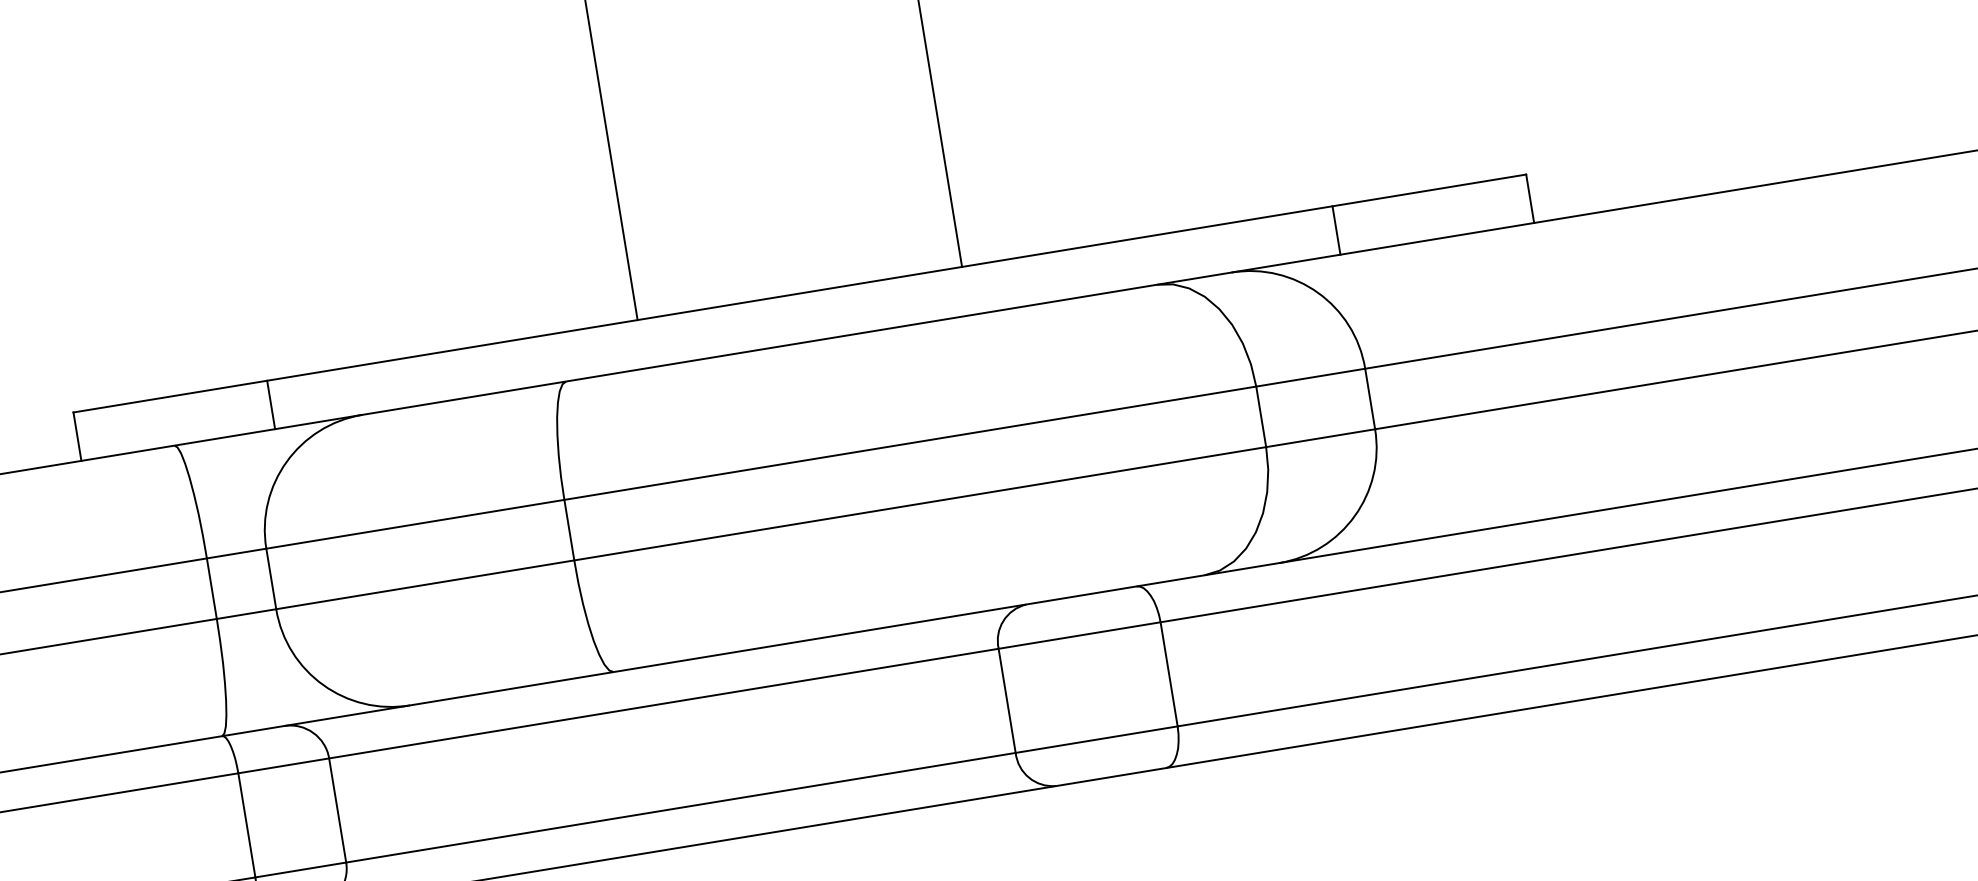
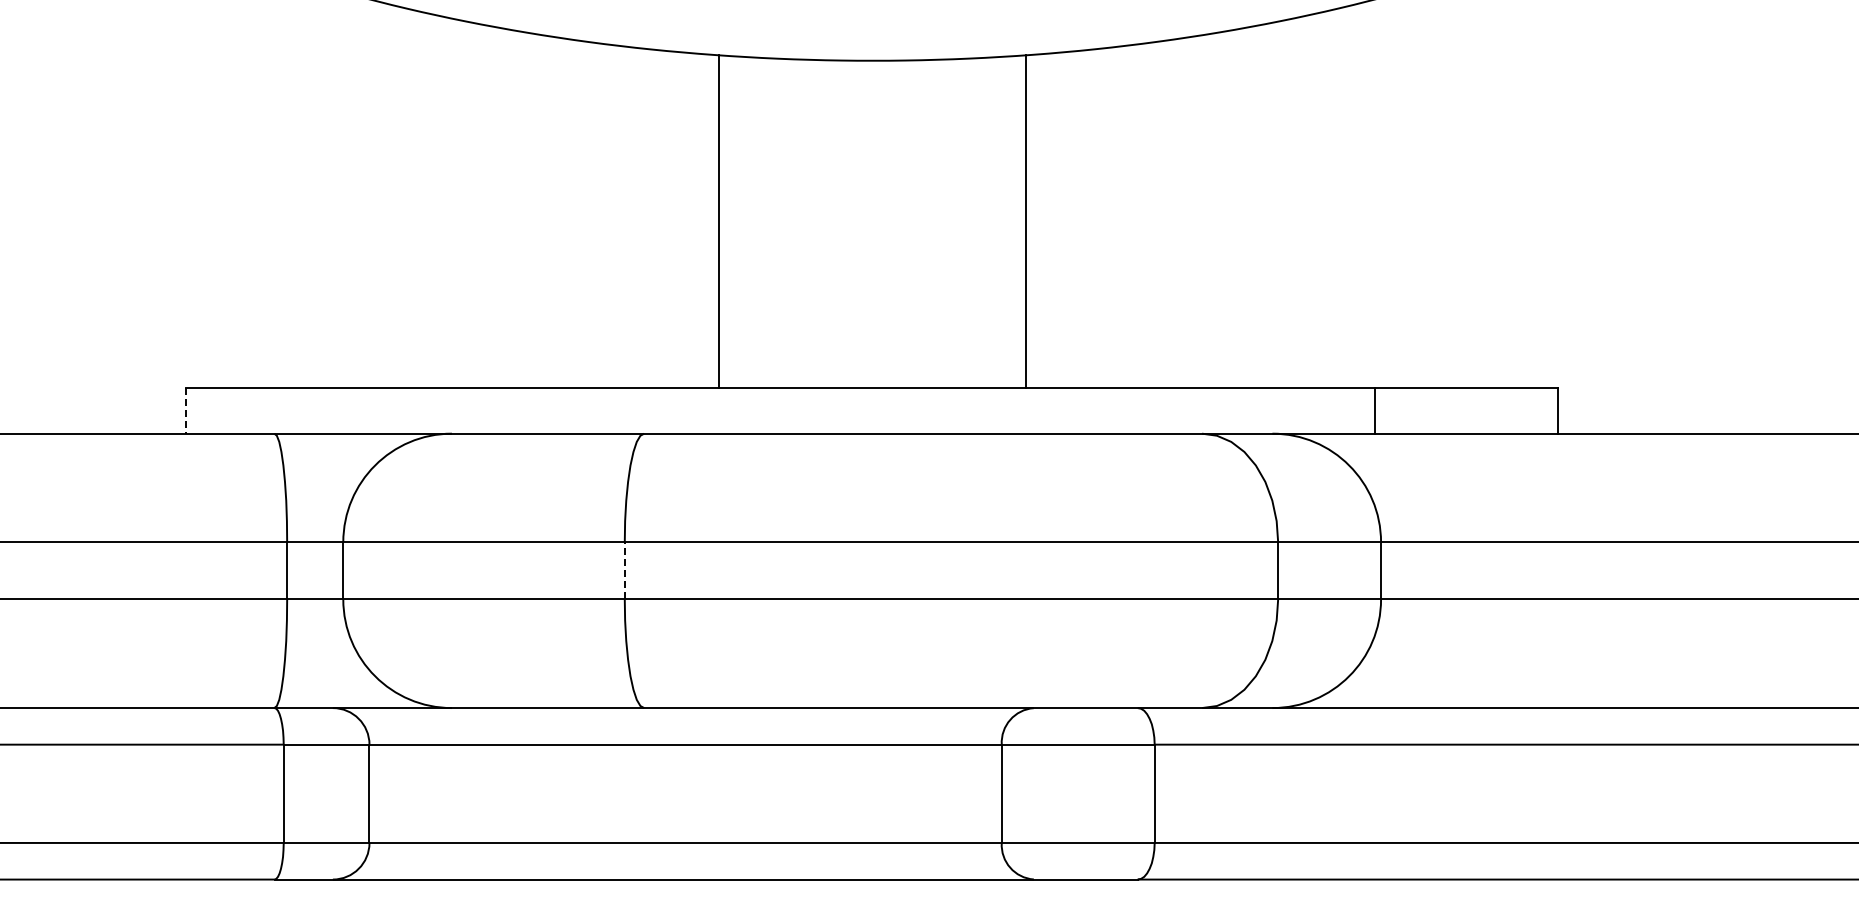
line: (271, 404) -> (369, 410), removed
line: (77, 436) -> (186, 410), solid -> dashed
line: (568, 529) -> (624, 570), solid -> dashed

